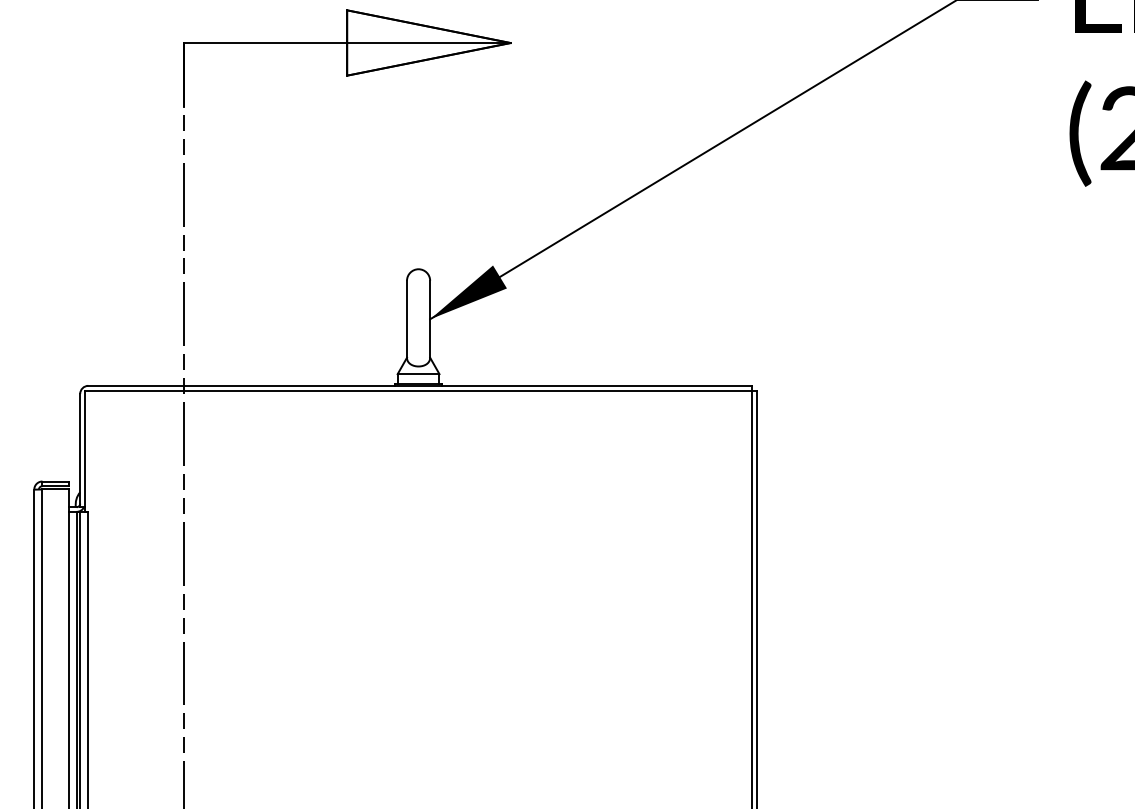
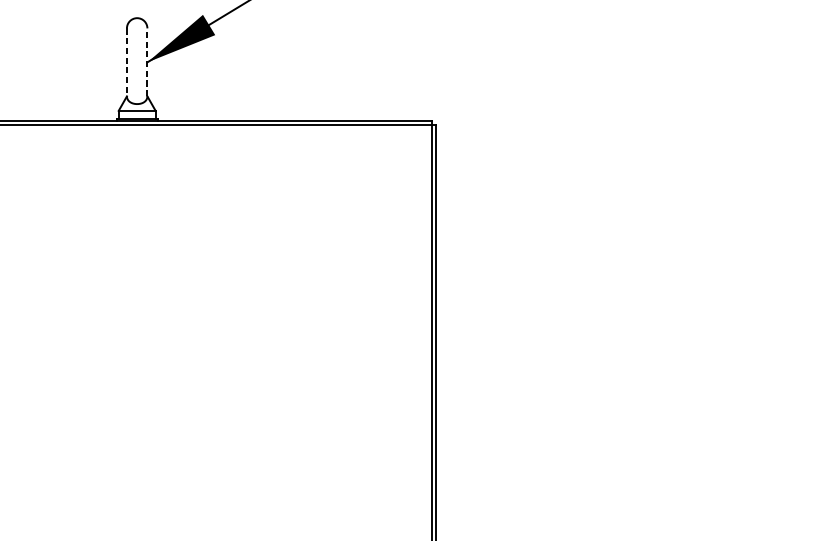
line: (430, 318) -> (147, 61), solid -> dashed
line: (407, 319) -> (127, 62), solid -> dashed

